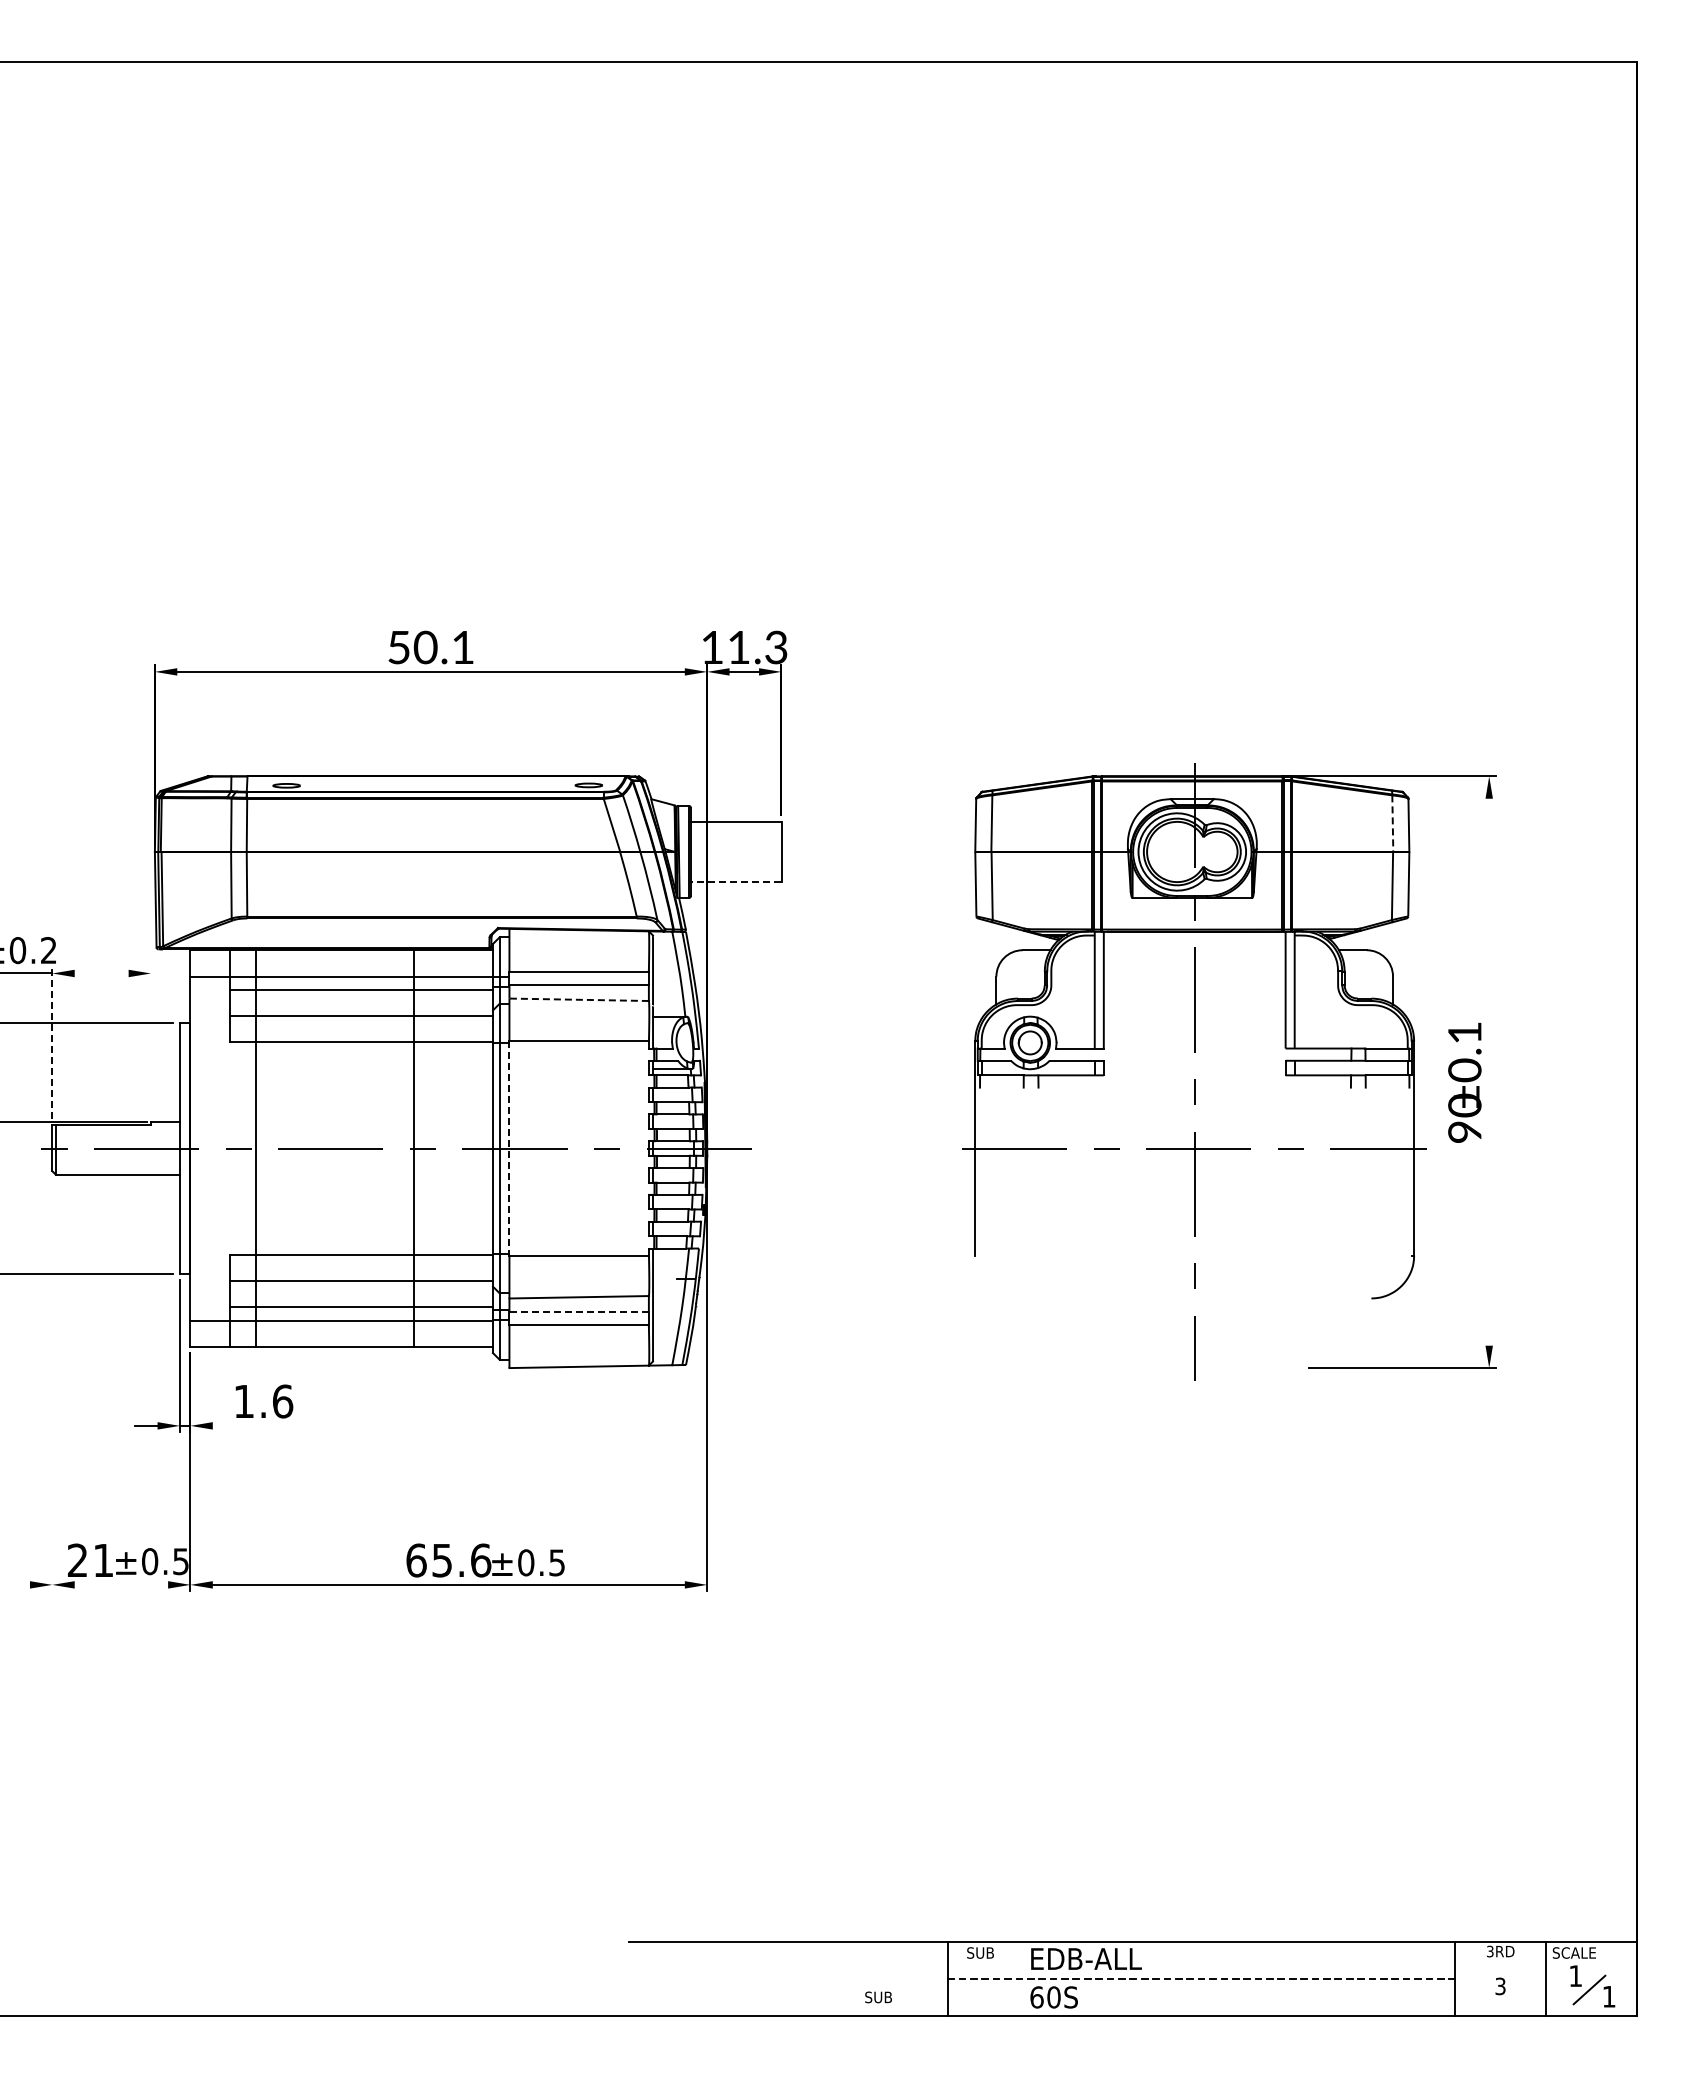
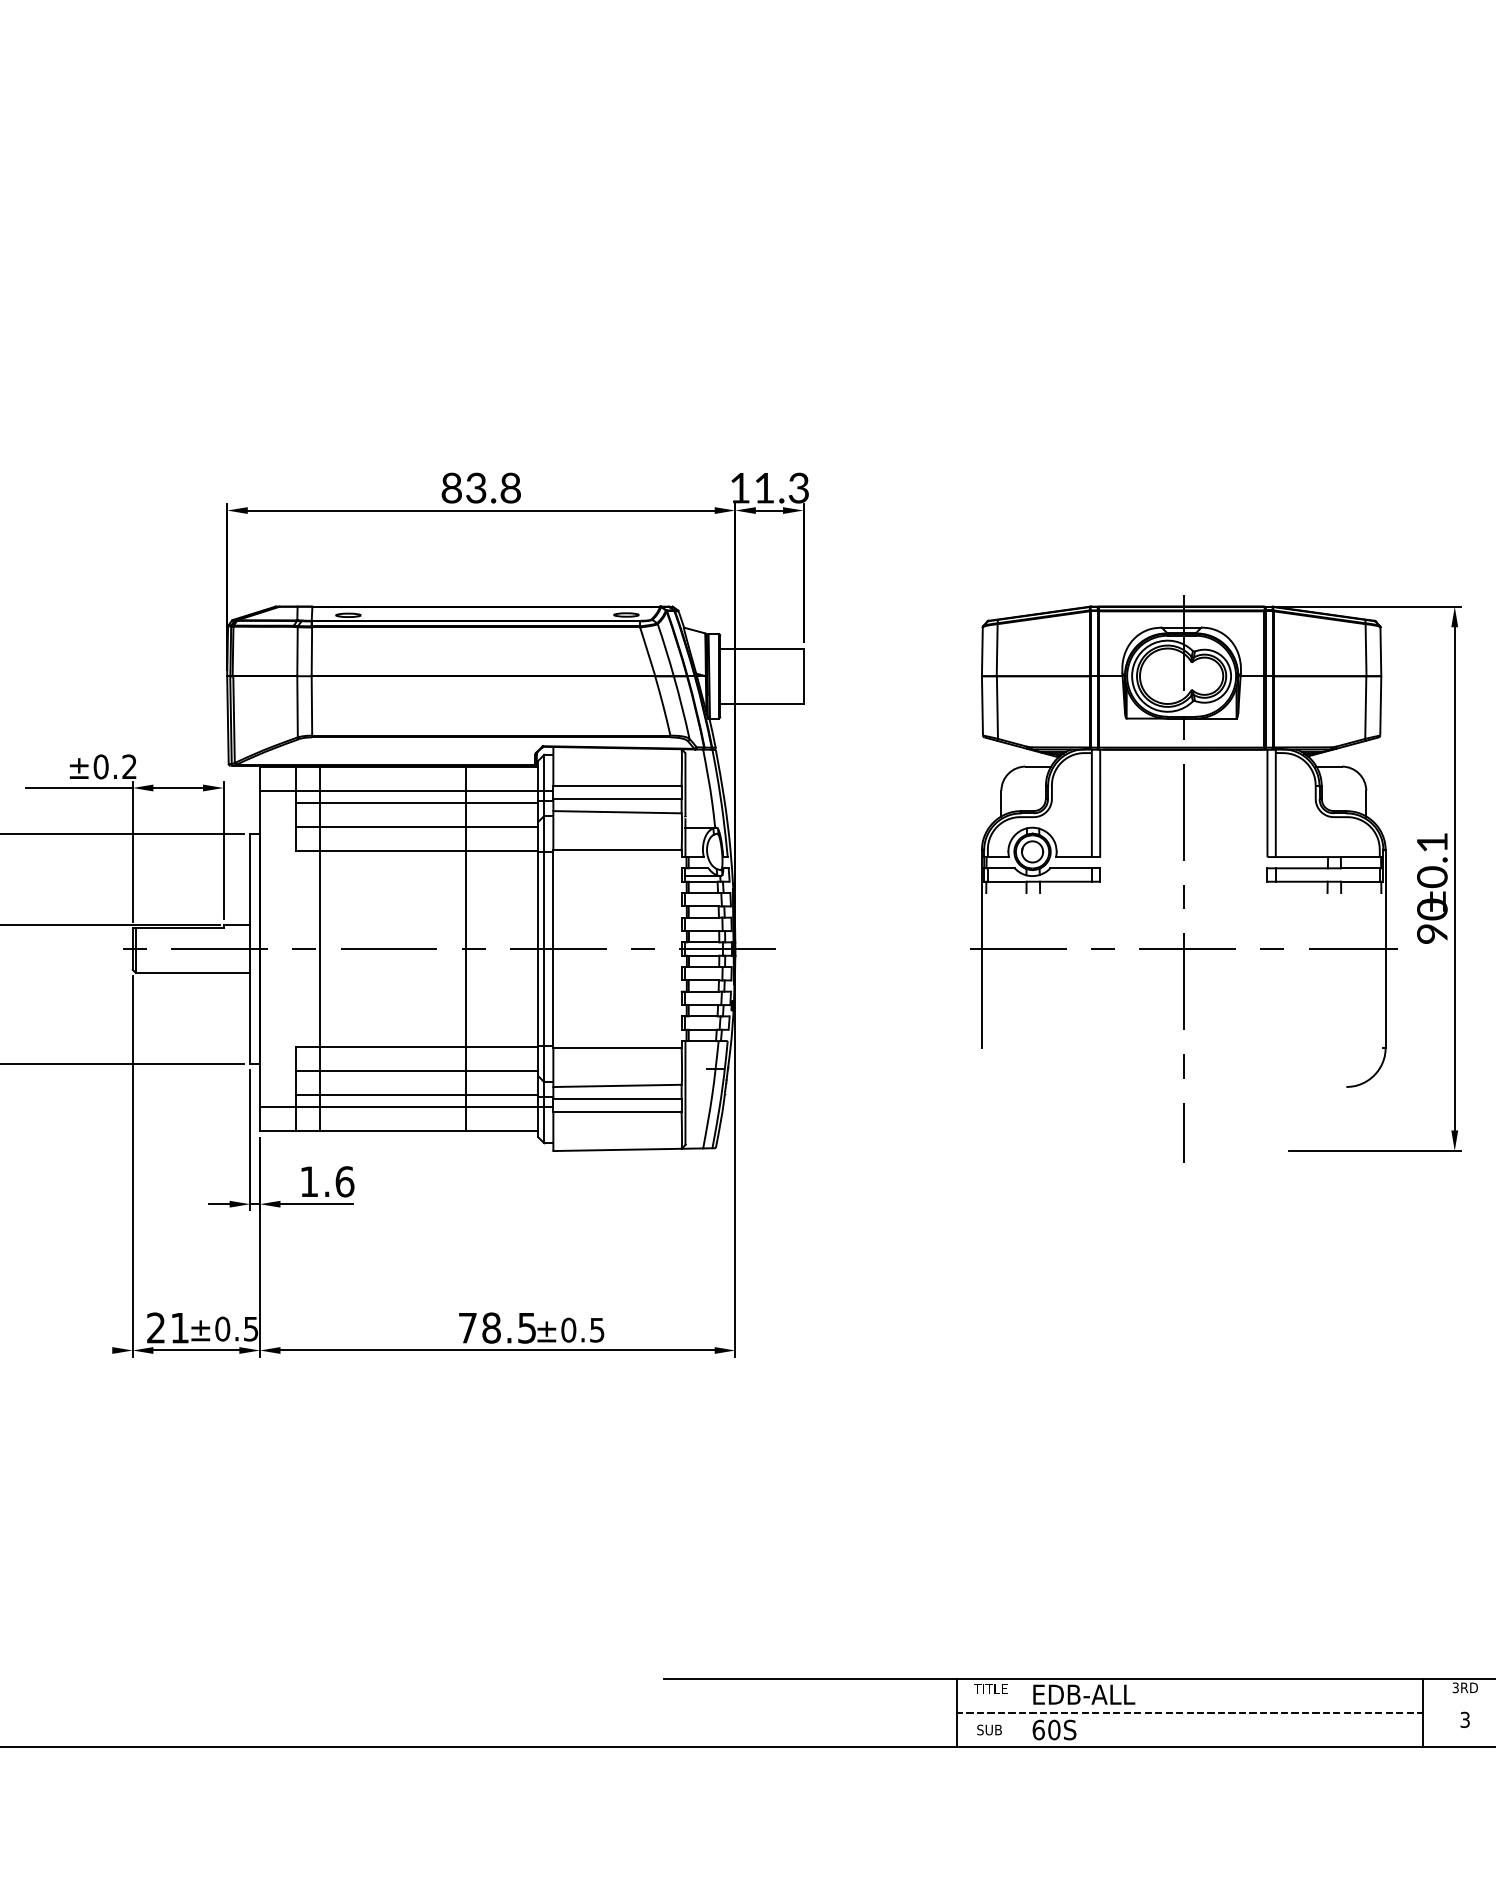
text: (431, 647) -> (481, 488), 50.1 -> 83.8
line: (1392, 824) -> (1365, 650), dashed -> solid
line: (735, 882) -> (761, 704), dashed -> solid
line: (101, 973) -> (178, 788), added
line: (579, 999) -> (617, 811), dashed -> solid
line: (151, 1040) -> (224, 849), added
line: (52, 1042) -> (132, 851), dashed -> solid
line: (1489, 1071) -> (1455, 878), added
line: (509, 1149) -> (553, 949), dashed -> solid
line: (579, 1311) -> (617, 1098), dashed -> solid
line: (52, 1384) -> (132, 1166), added
line: (252, 1425) -> (316, 1203), added
text: (448, 1560) -> (497, 1328), 65.6 -> 78.5
line: (121, 1584) -> (196, 1350), added
text: (984, 1952) -> (990, 1688), SUB -> TITLE
text: (878, 1997) -> (989, 1730), moved

